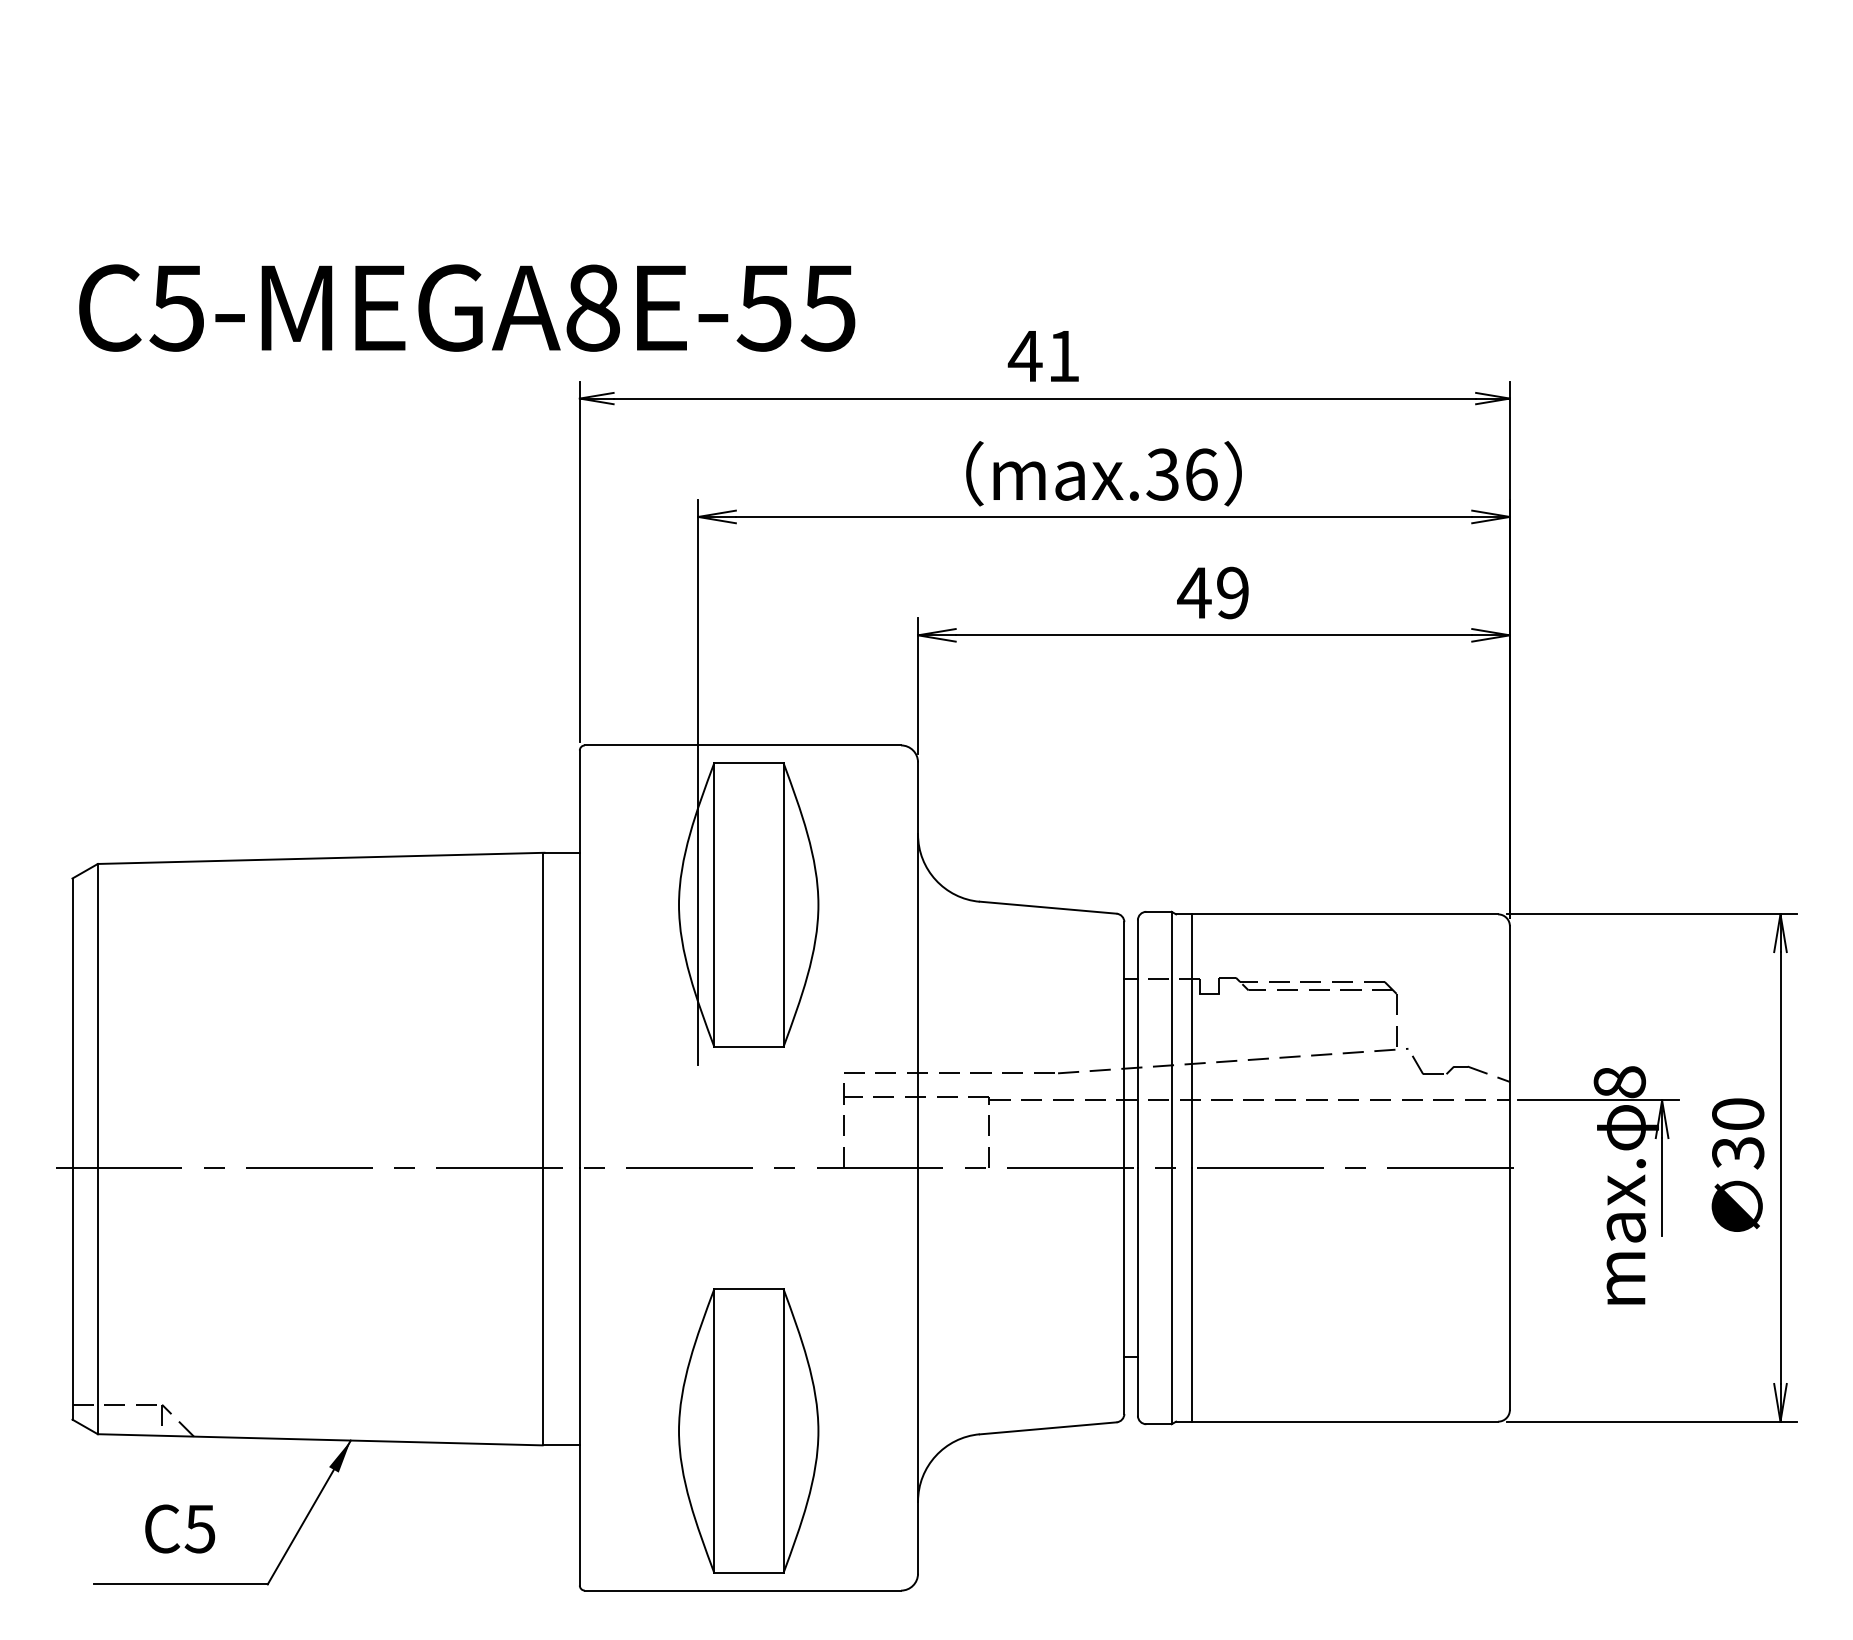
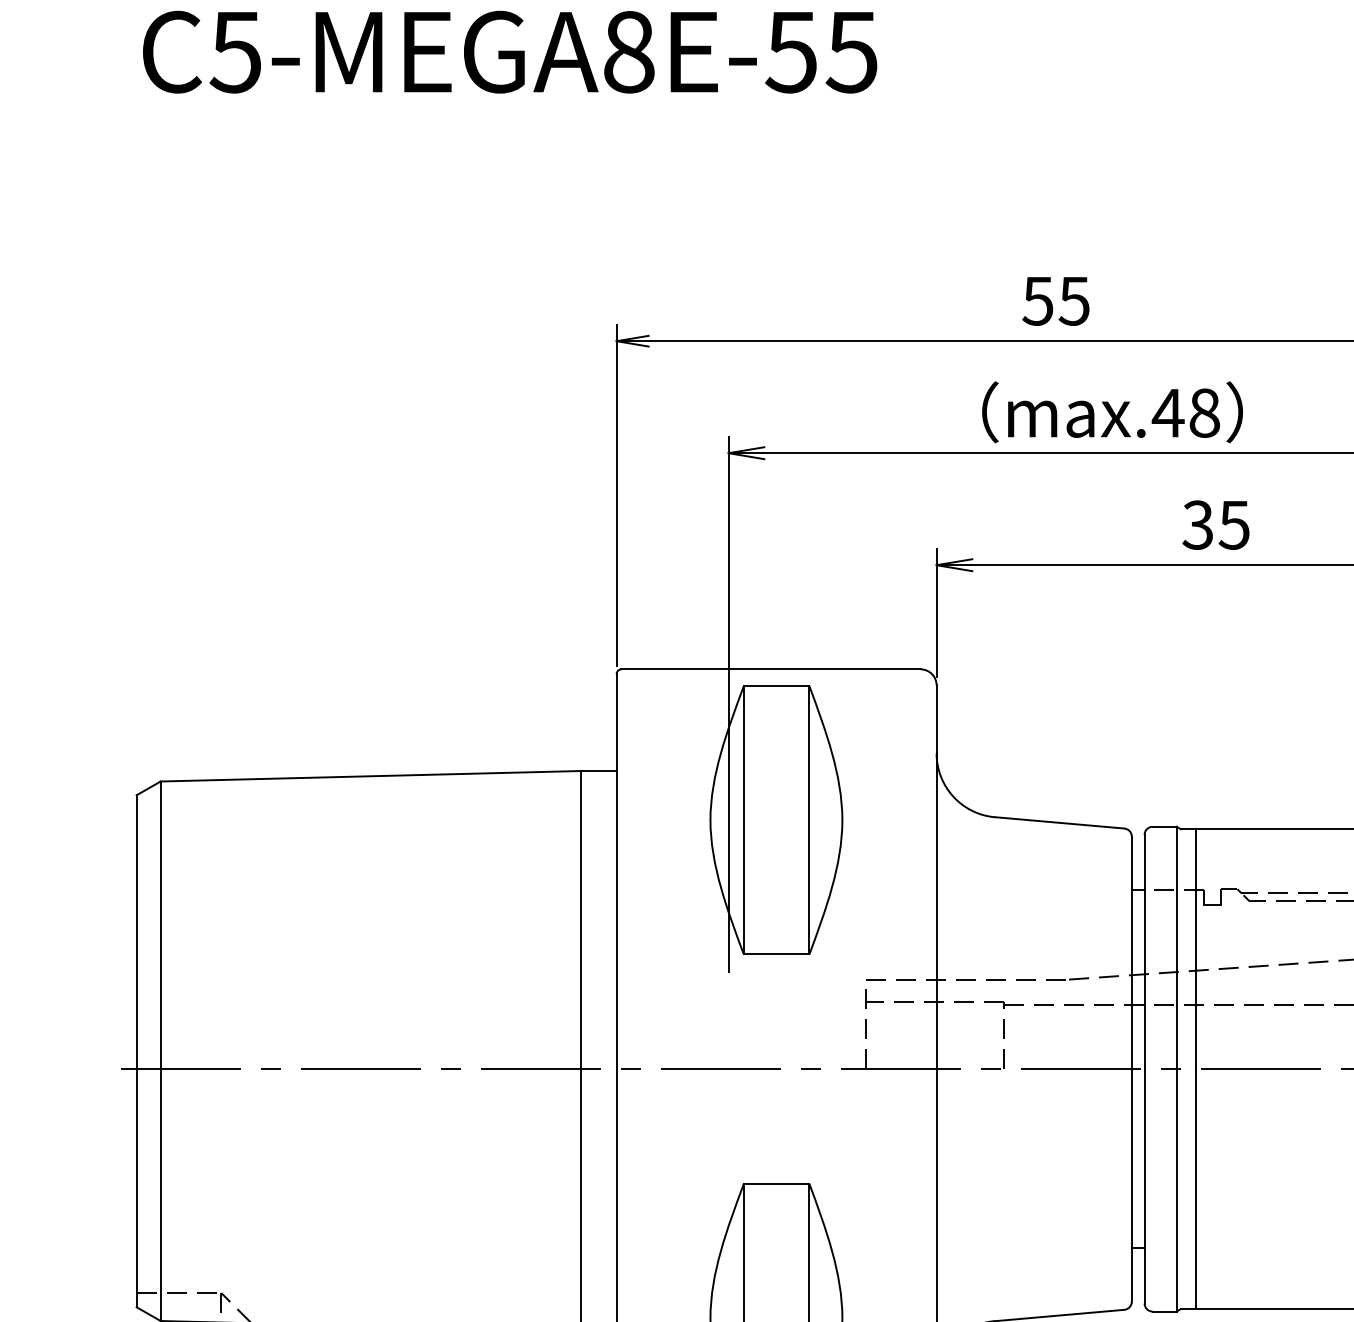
text: (467, 307) -> (510, 51), moved
text: (1043, 356) -> (1055, 301), 41 -> 55
text: (1181, 474) -> (1185, 413), max.36 -> max.48
text: (1212, 592) -> (1215, 524), 49 -> 35

